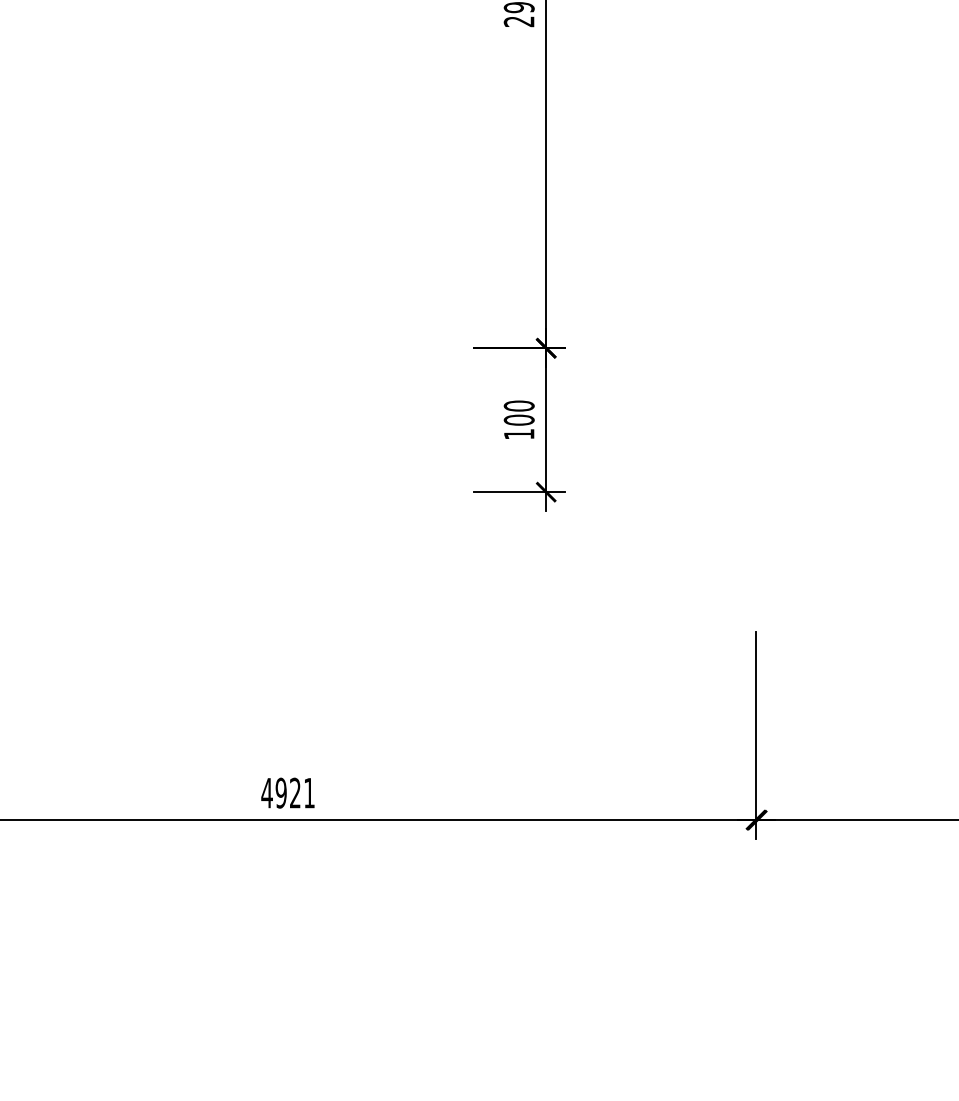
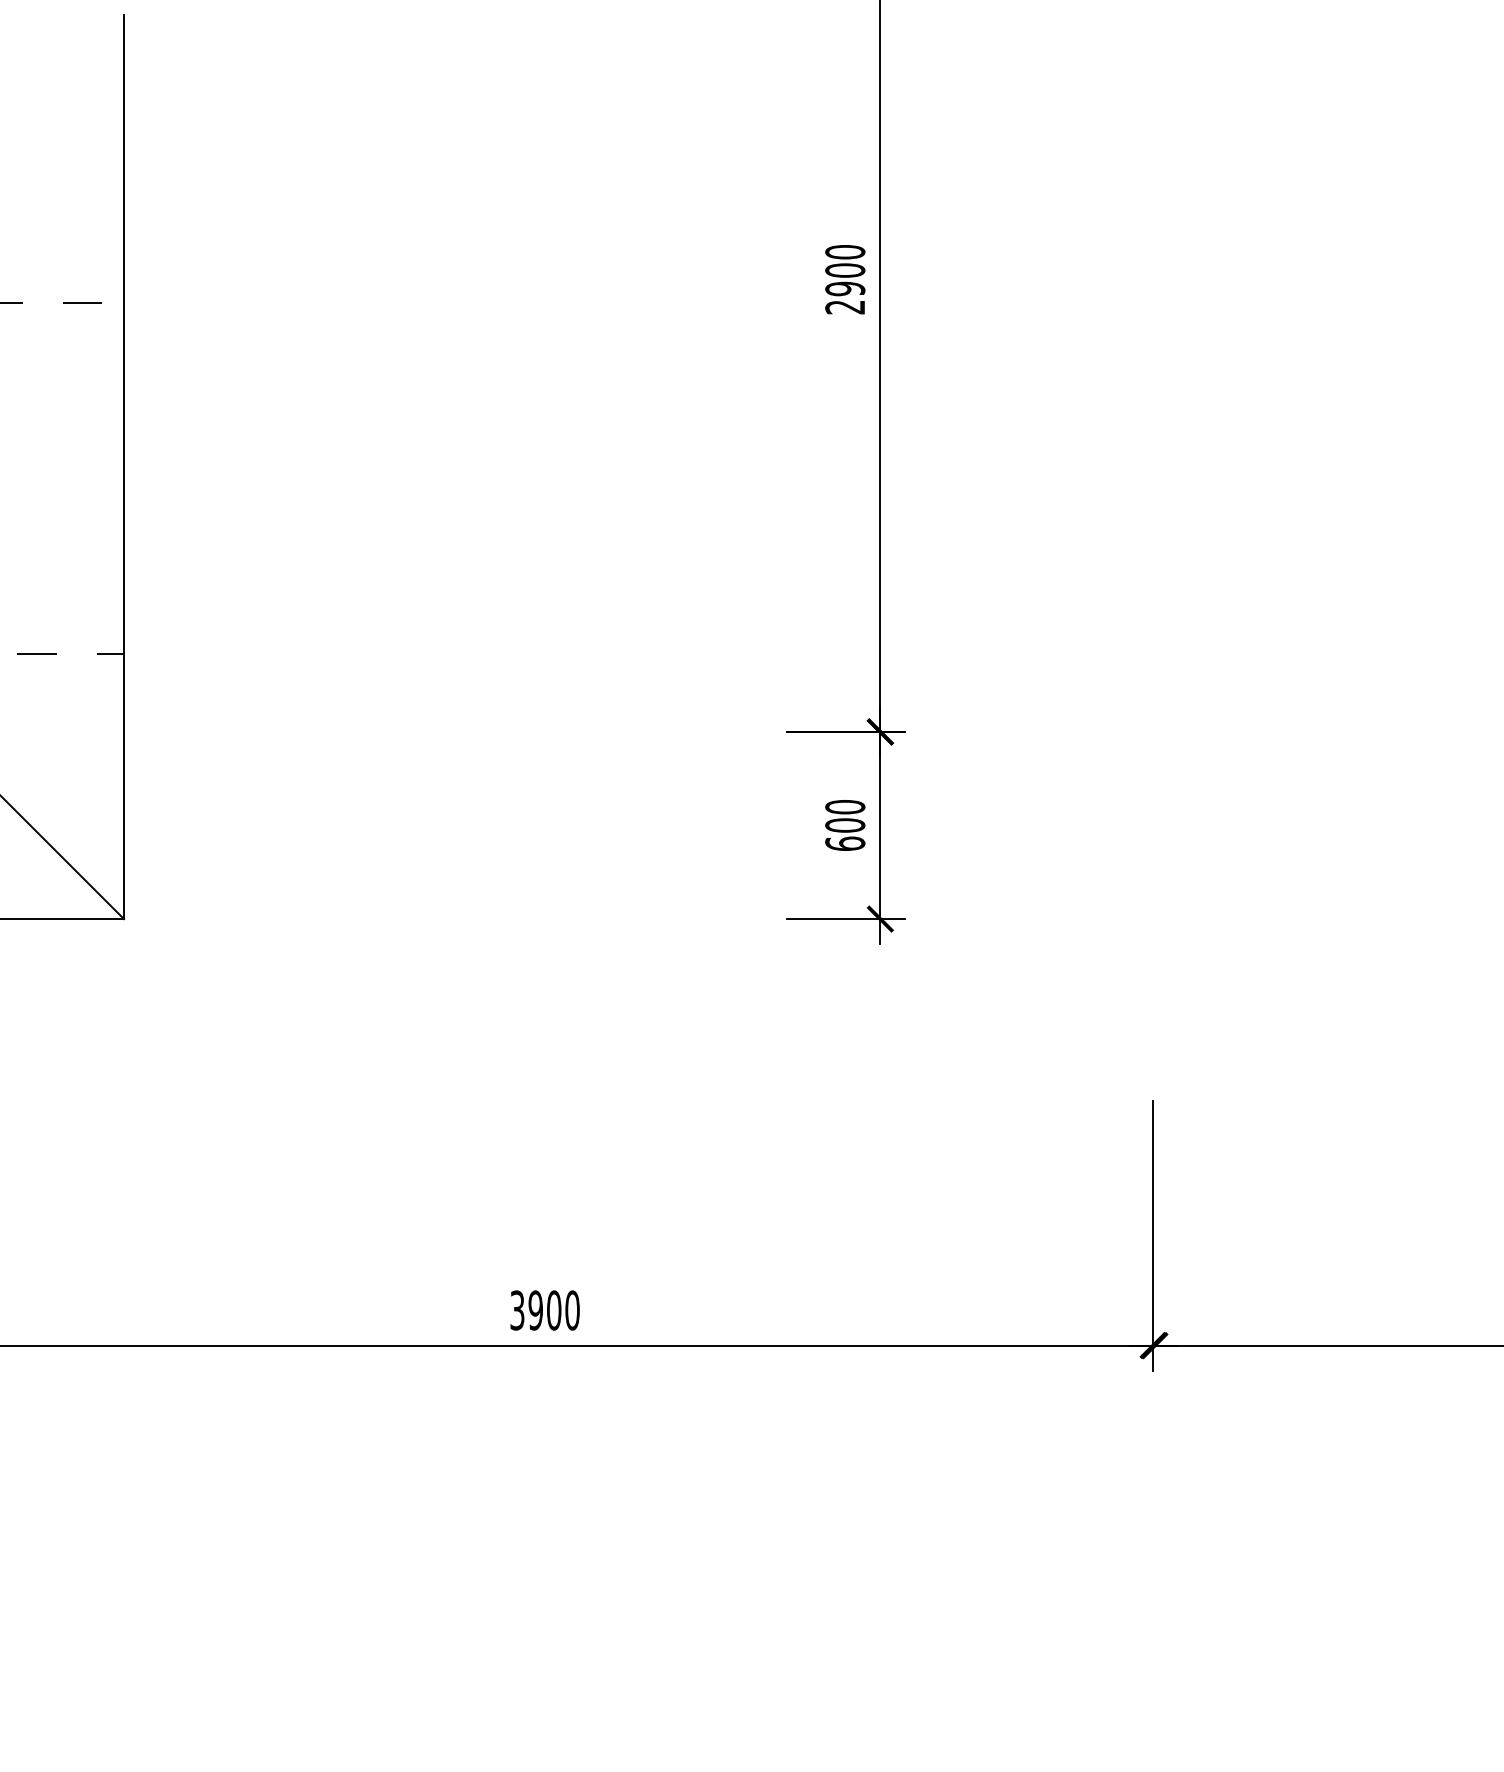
text: (519, 434) -> (845, 843), 100 -> 600
text: (287, 793) -> (544, 1310), 4921 -> 3900

